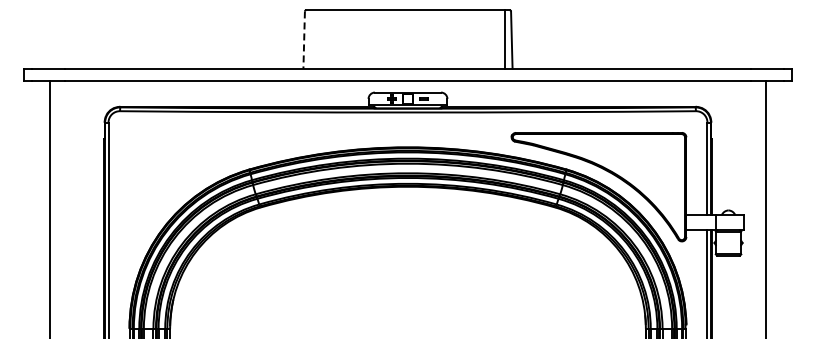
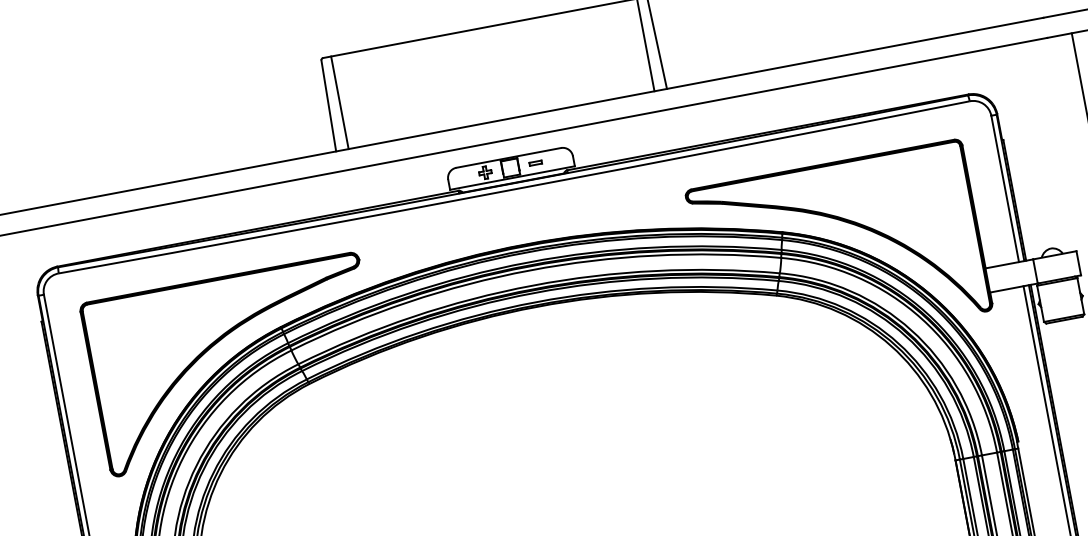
line: (311, 39) -> (340, 102), added
line: (304, 40) -> (329, 106), dashed -> solid
part: (209, 172) -> (218, 343), added

